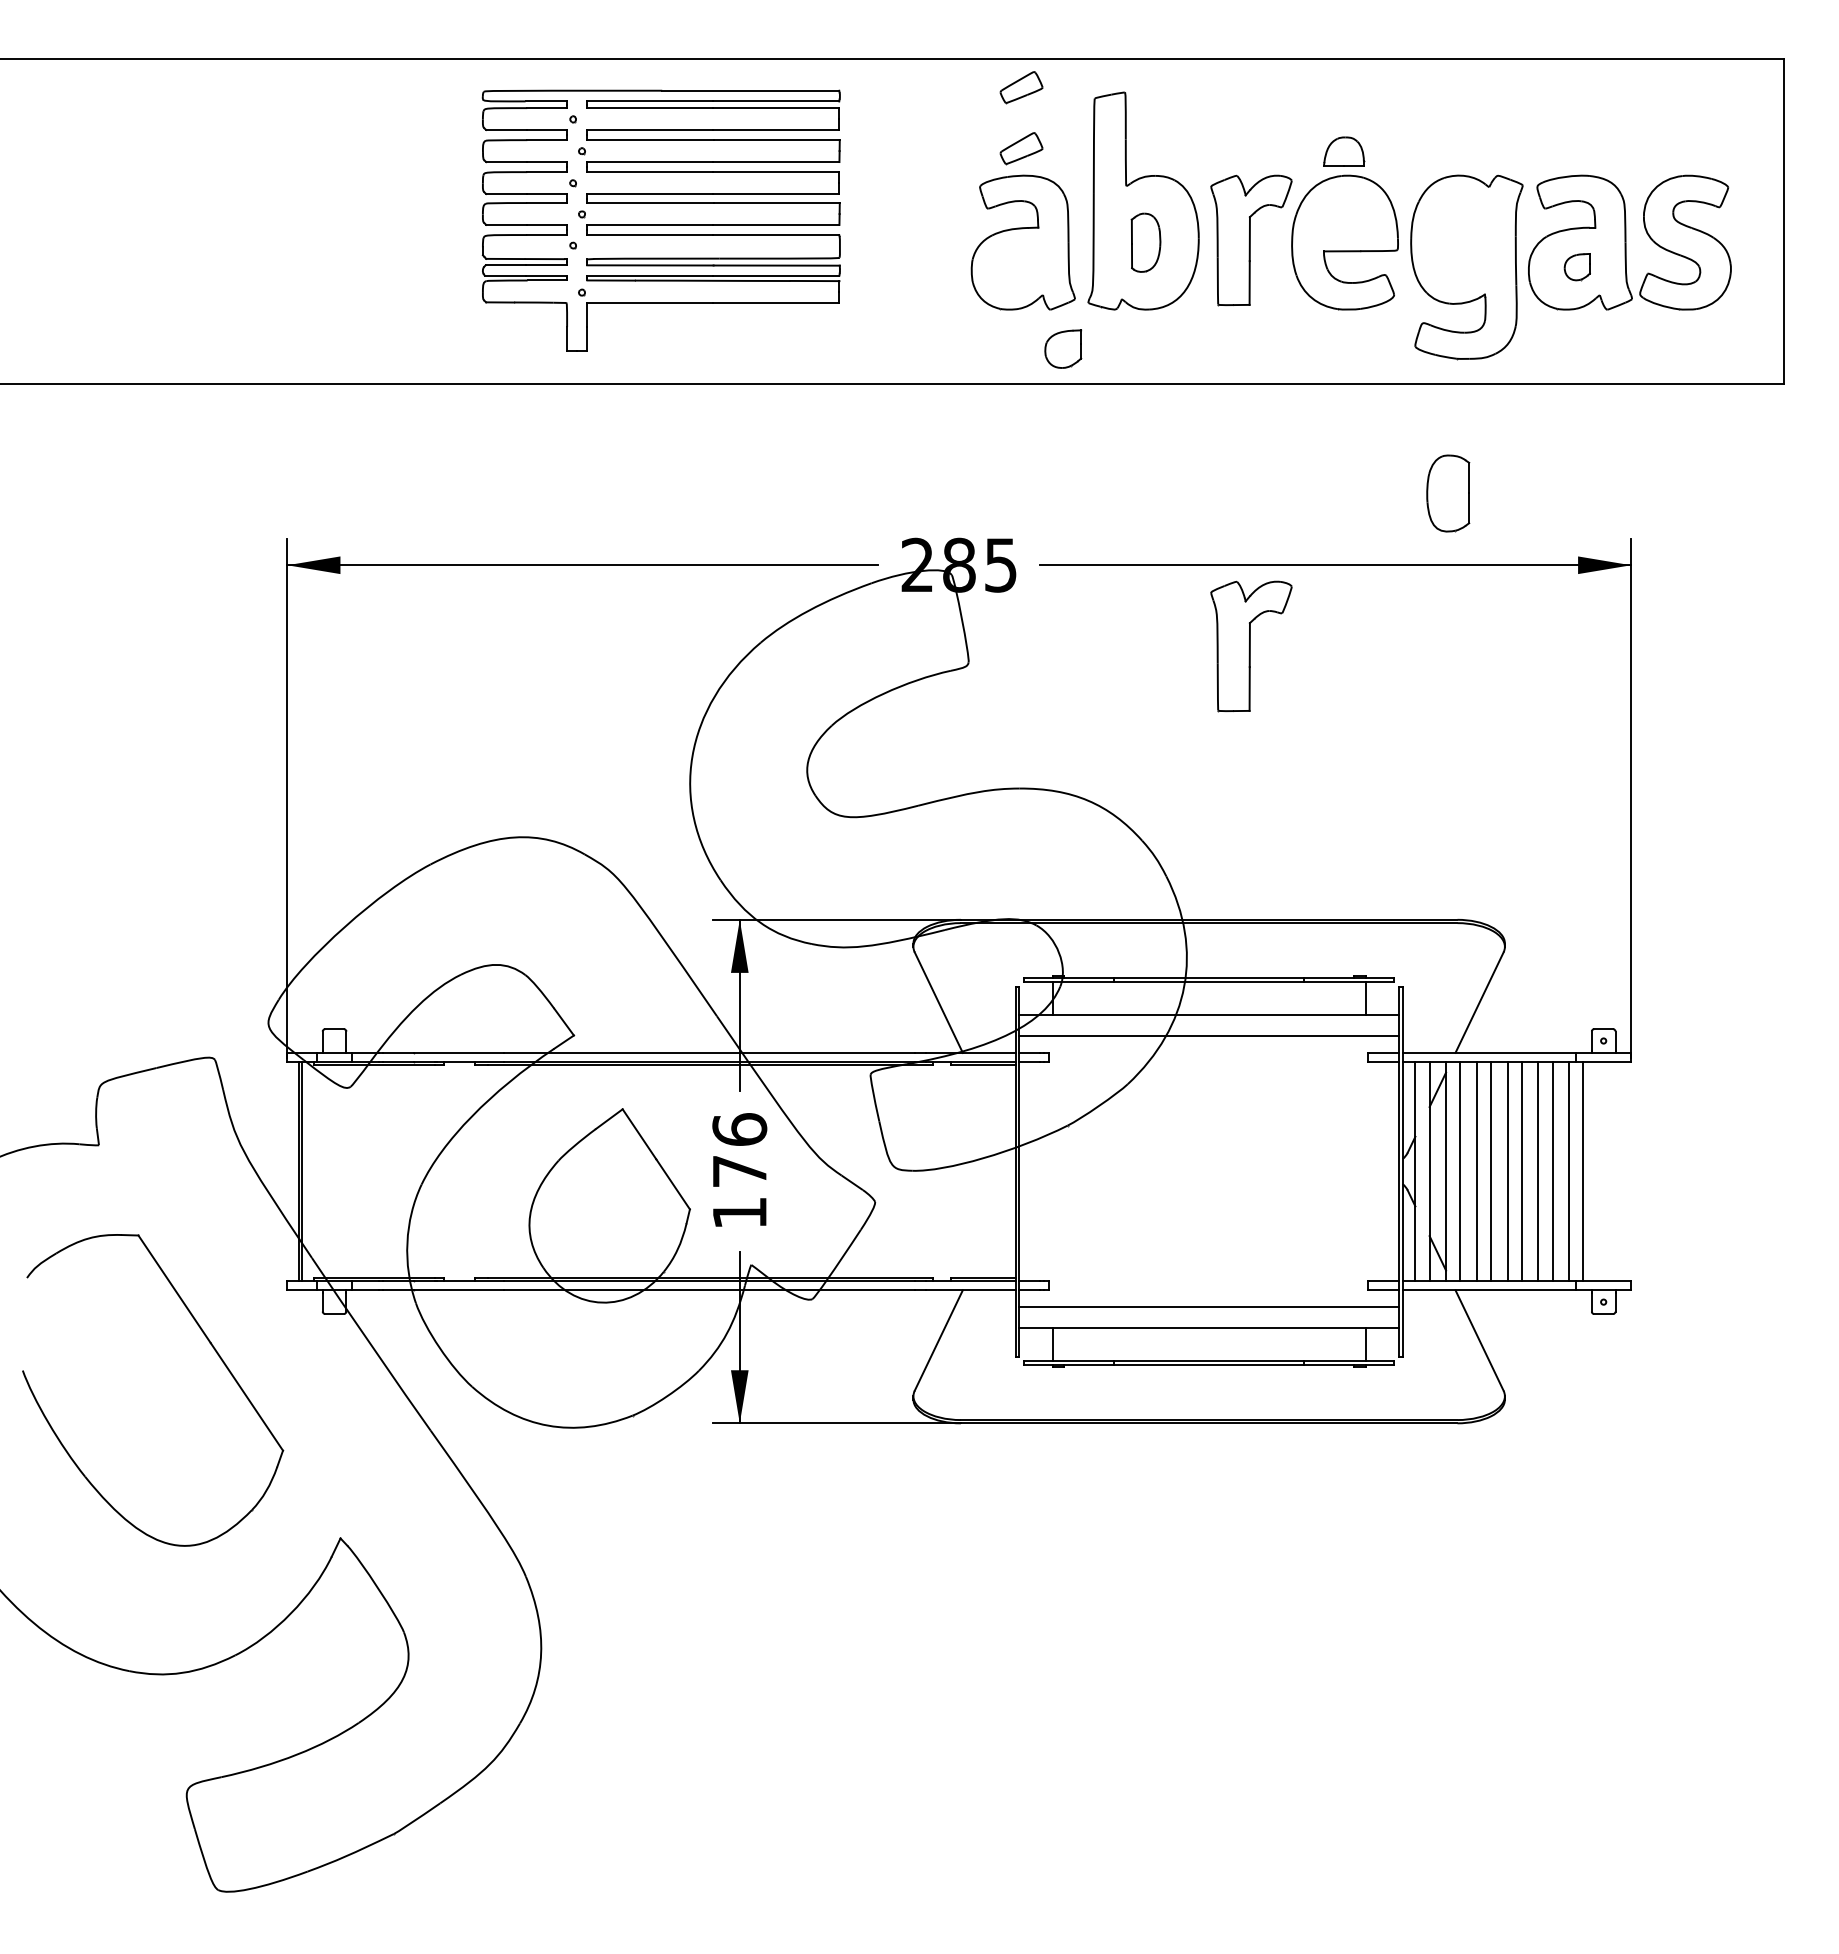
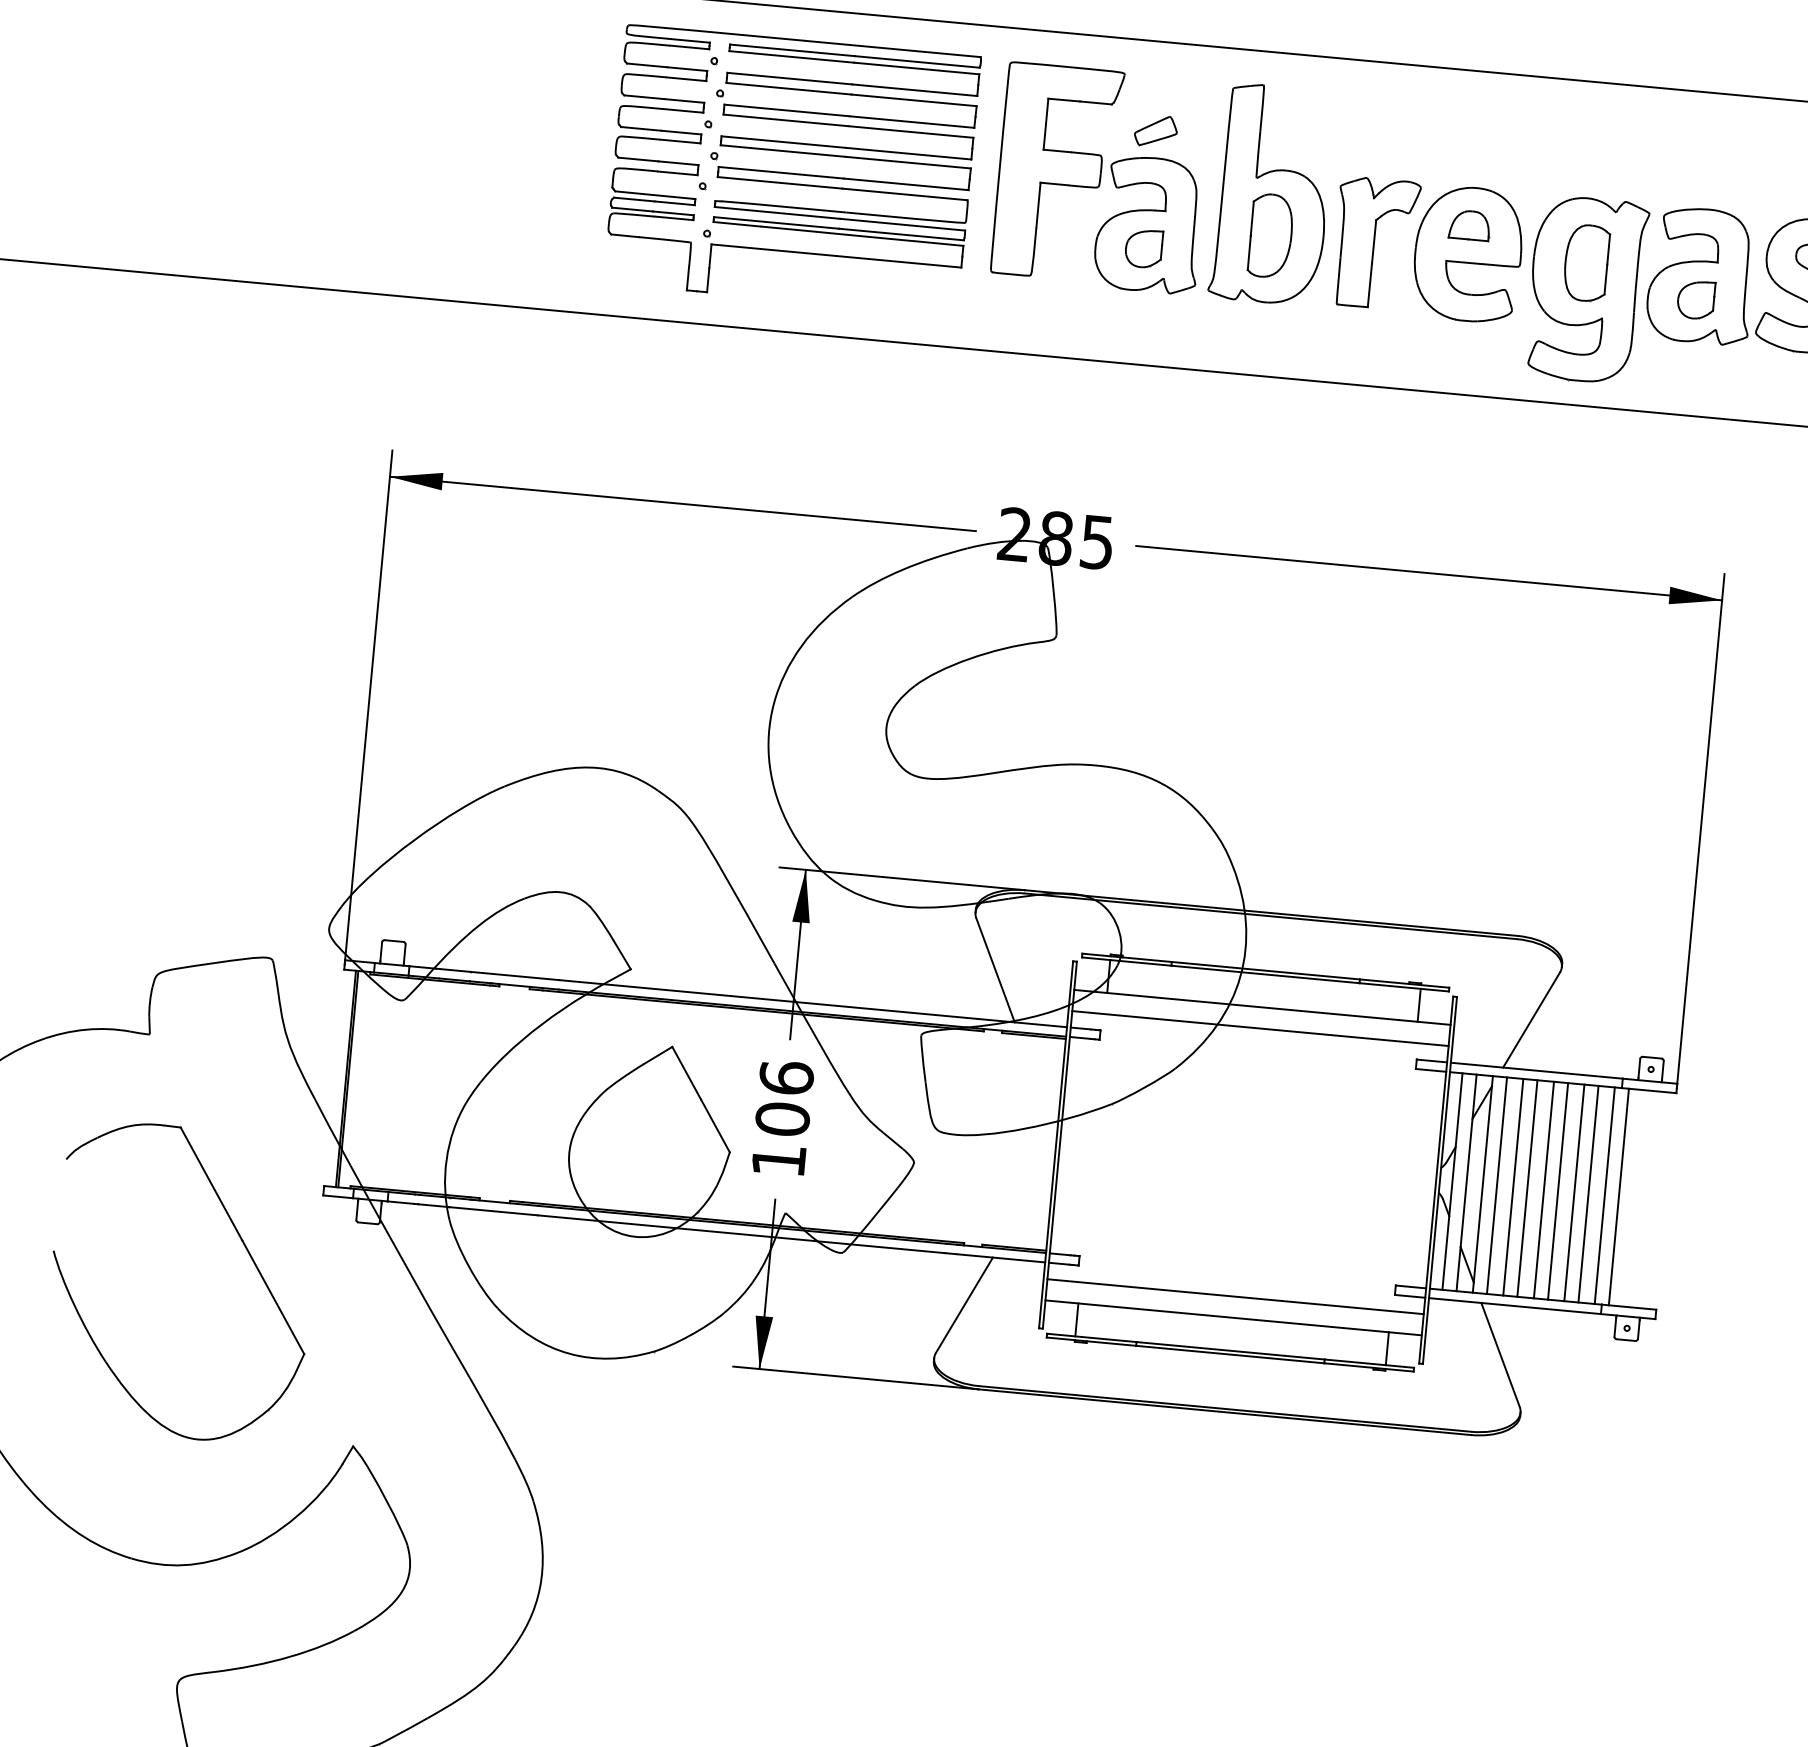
part: (1021, 87) -> (1161, 70), removed
part: (1344, 151) -> (1470, 225), moved
part: (926, 198) -> (1057, 171), added
part: (1145, 242) -> (1270, 235), size x1.43
part: (1577, 266) -> (1696, 299), size x1.43
part: (1063, 348) -> (1144, 248), moved
part: (1448, 493) -> (1586, 263), moved
part: (1251, 646) -> (1338, 645), removed
text: (739, 1171) -> (782, 1119), 176 -> 106

